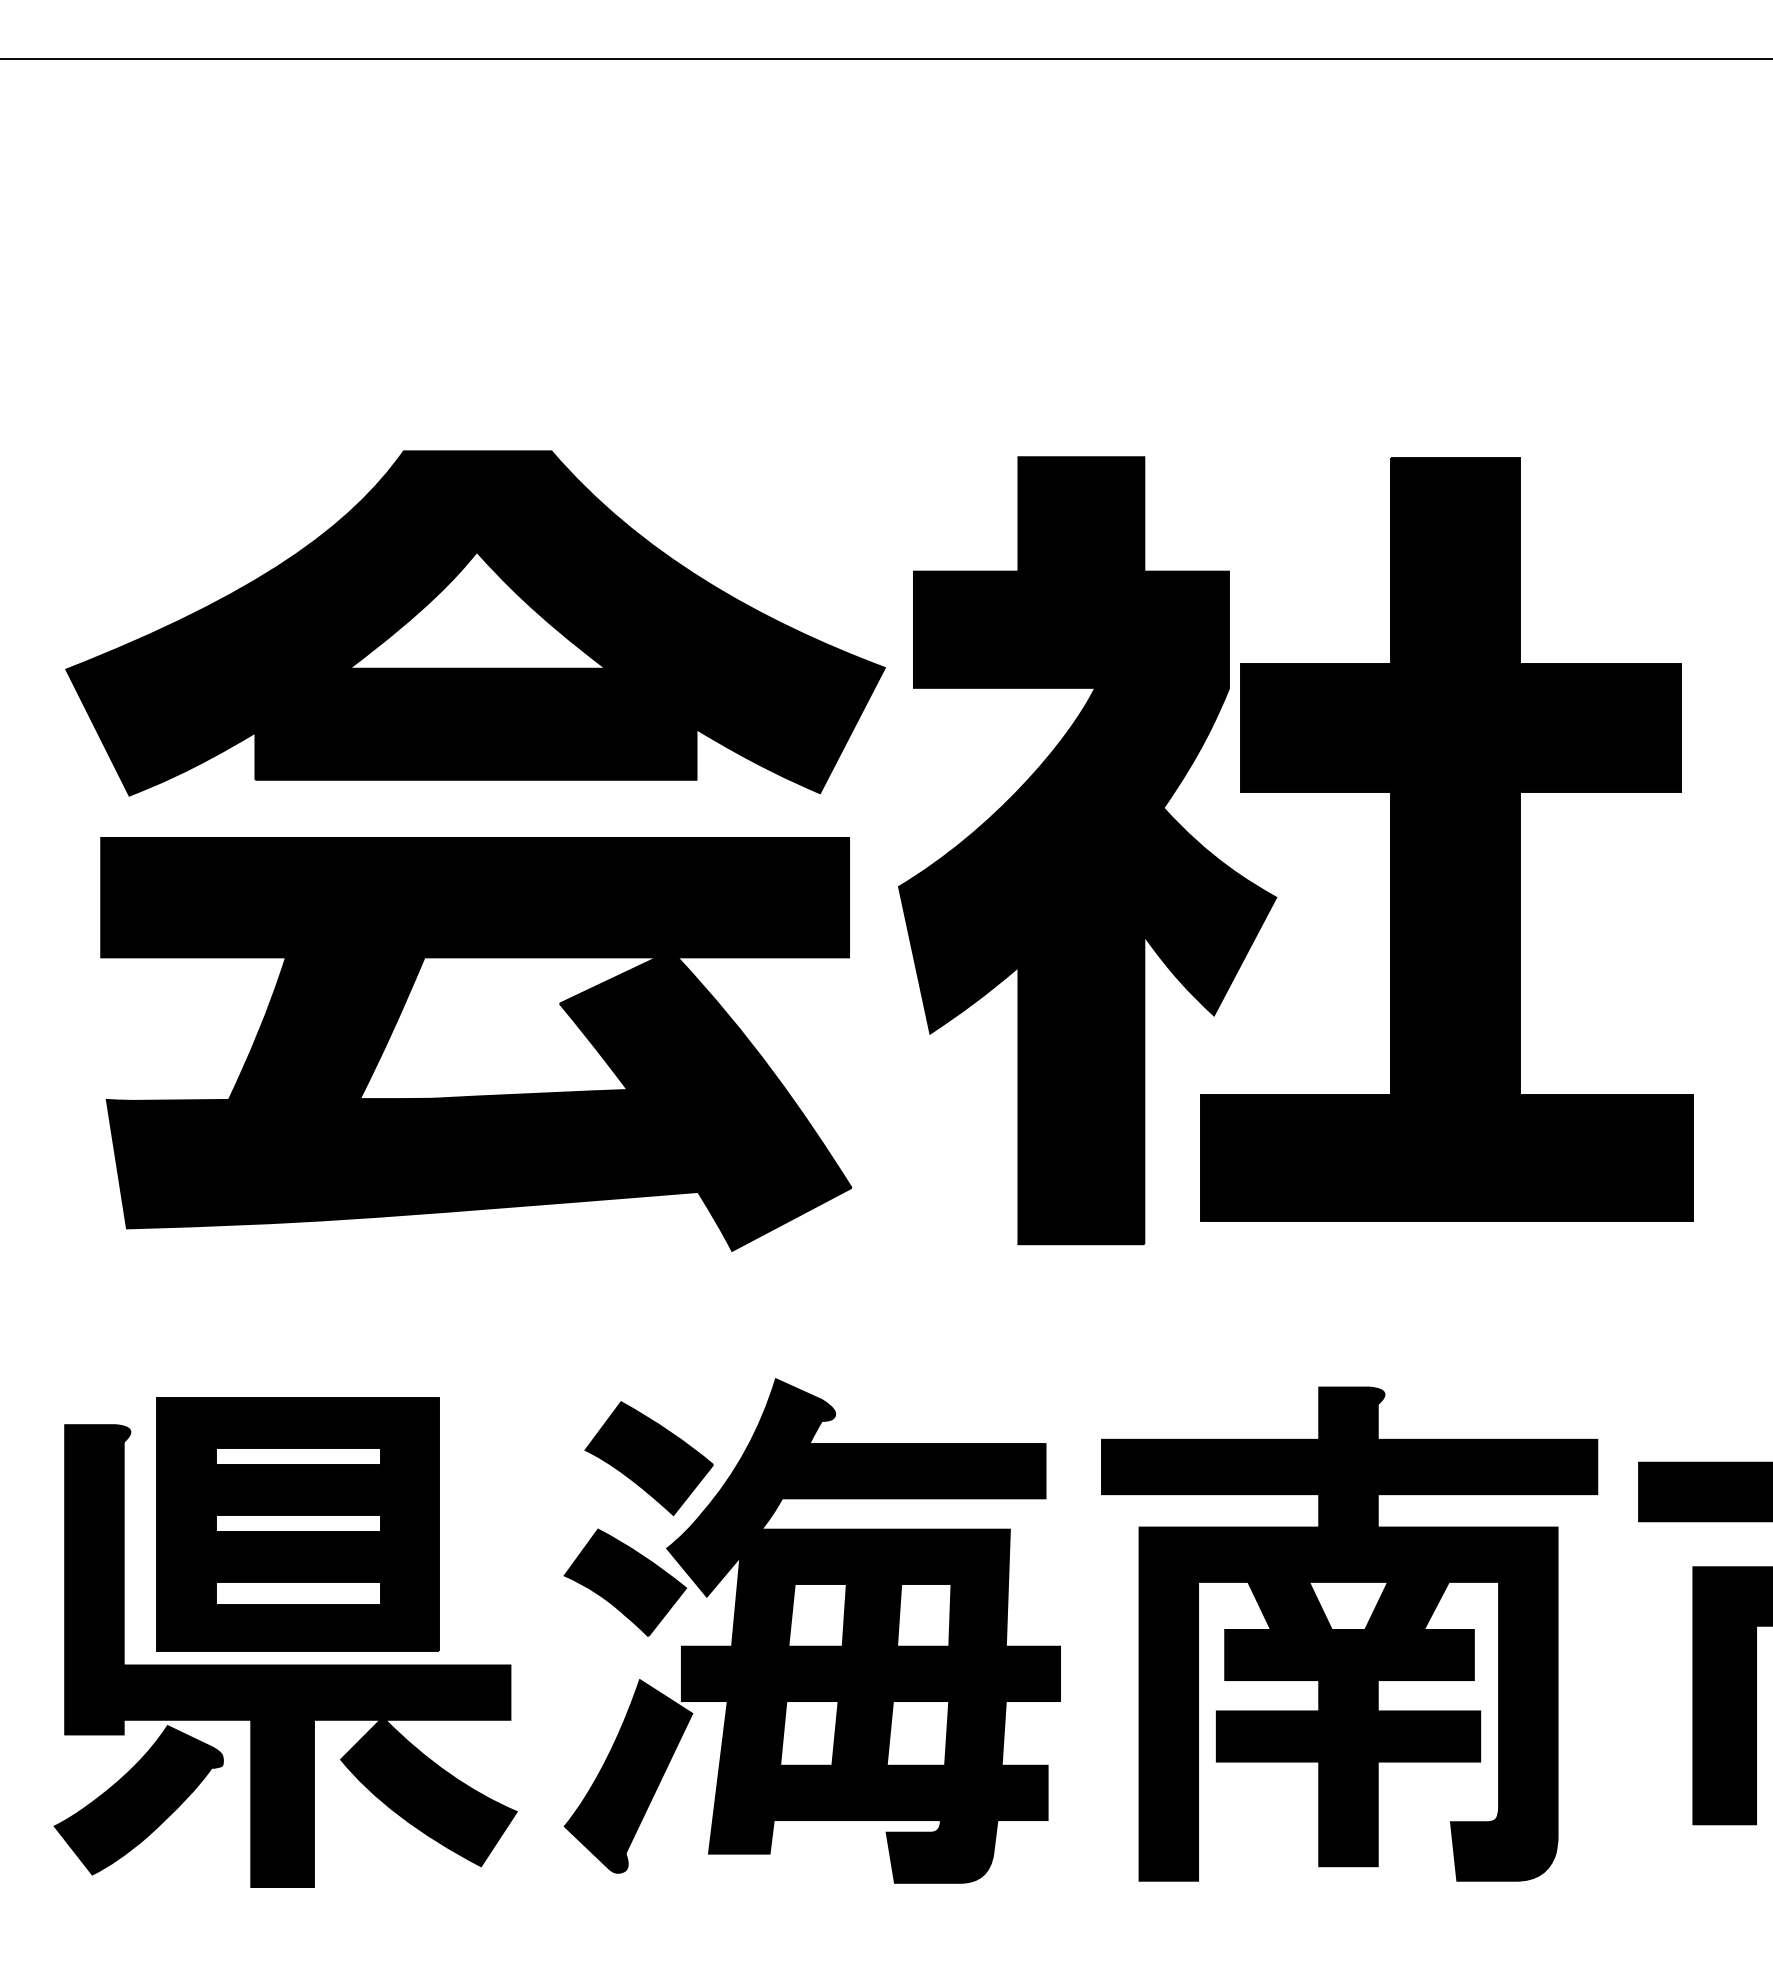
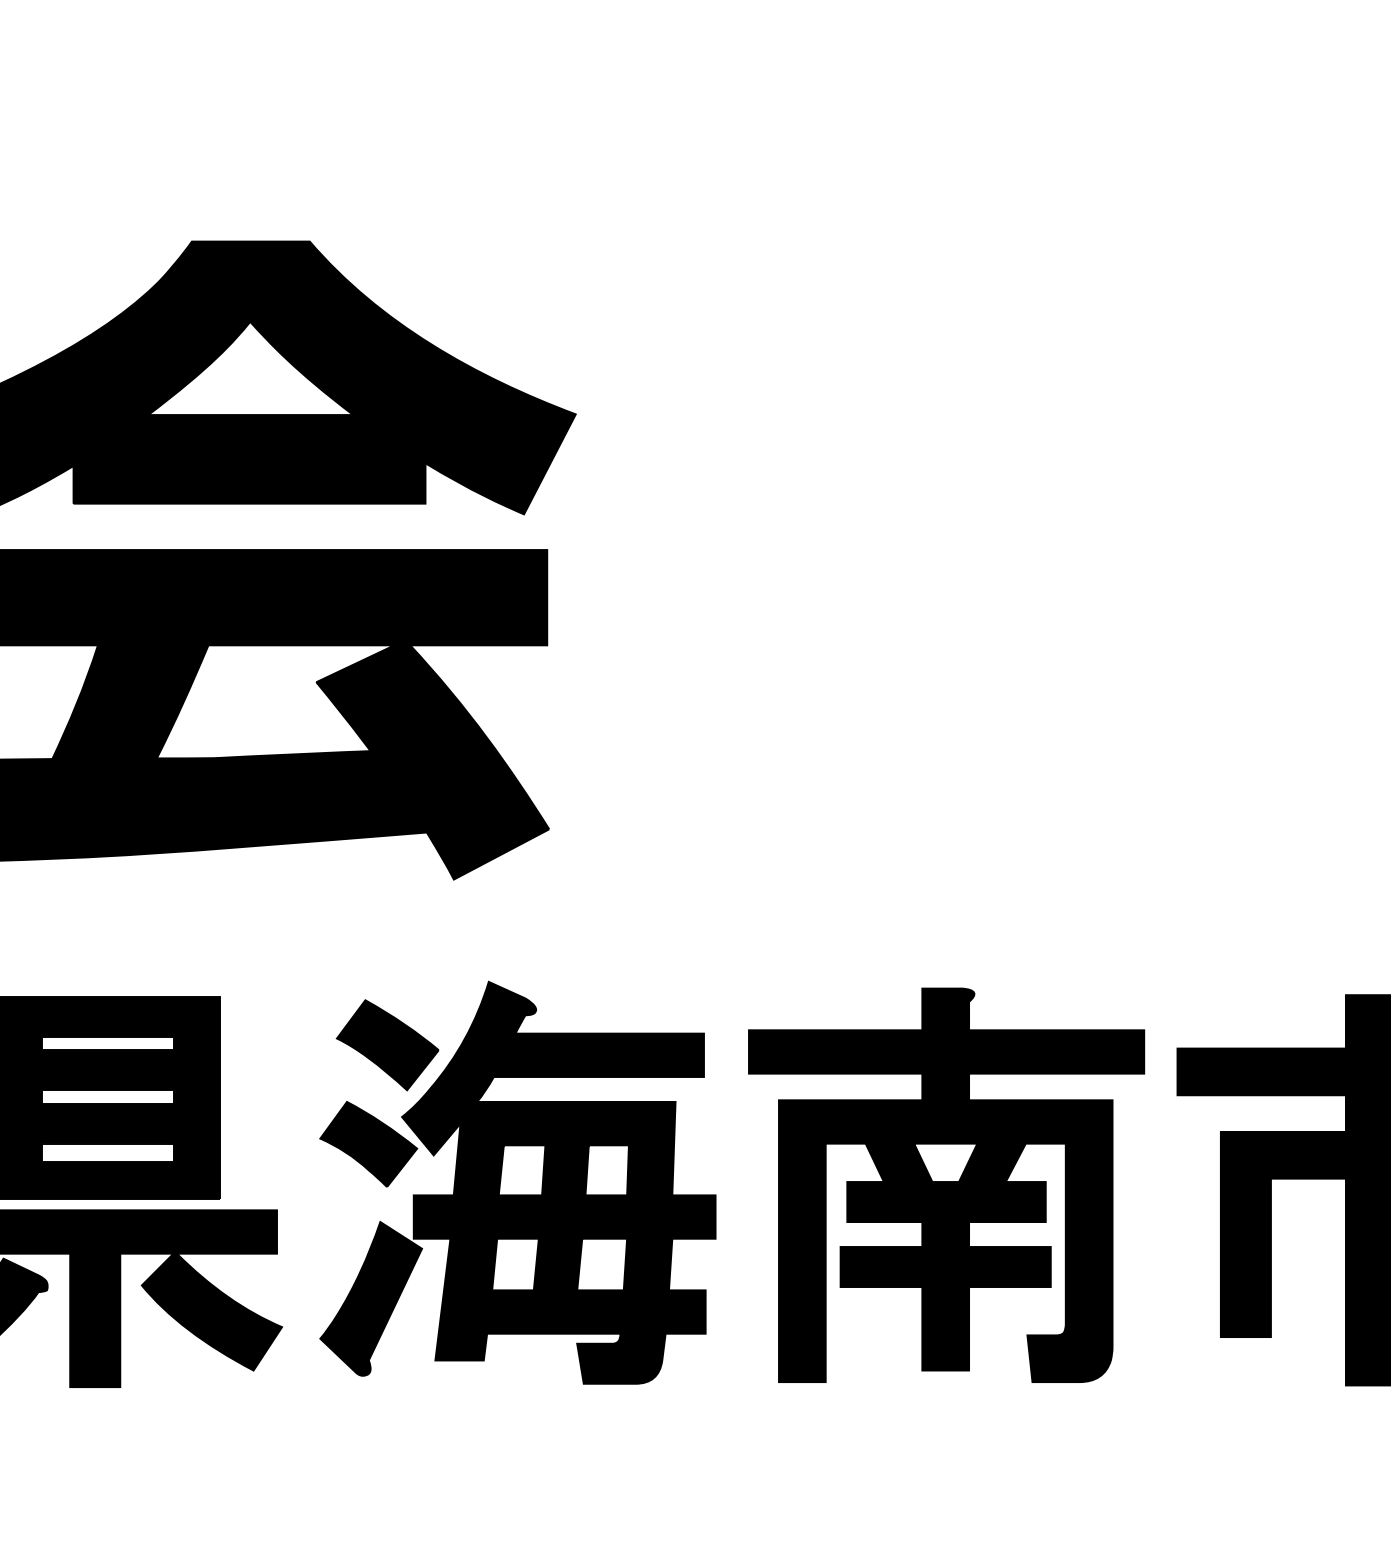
part: (1271, 893) -> (884, 594), removed

